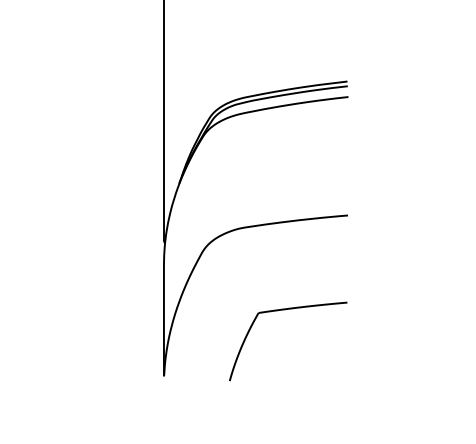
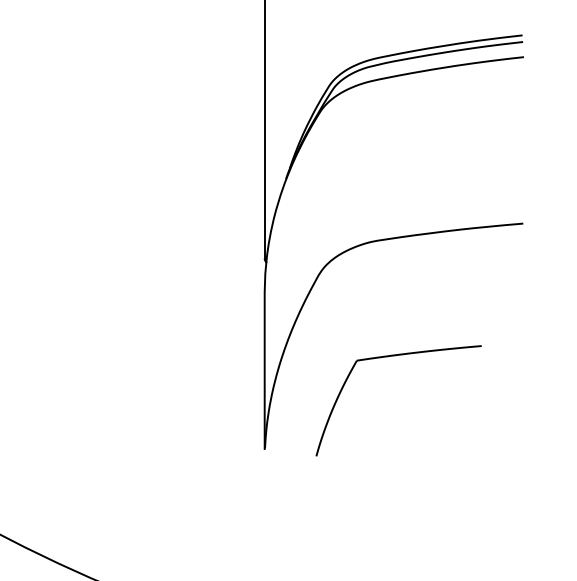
part: (285, 310) -> (394, 357), moved

